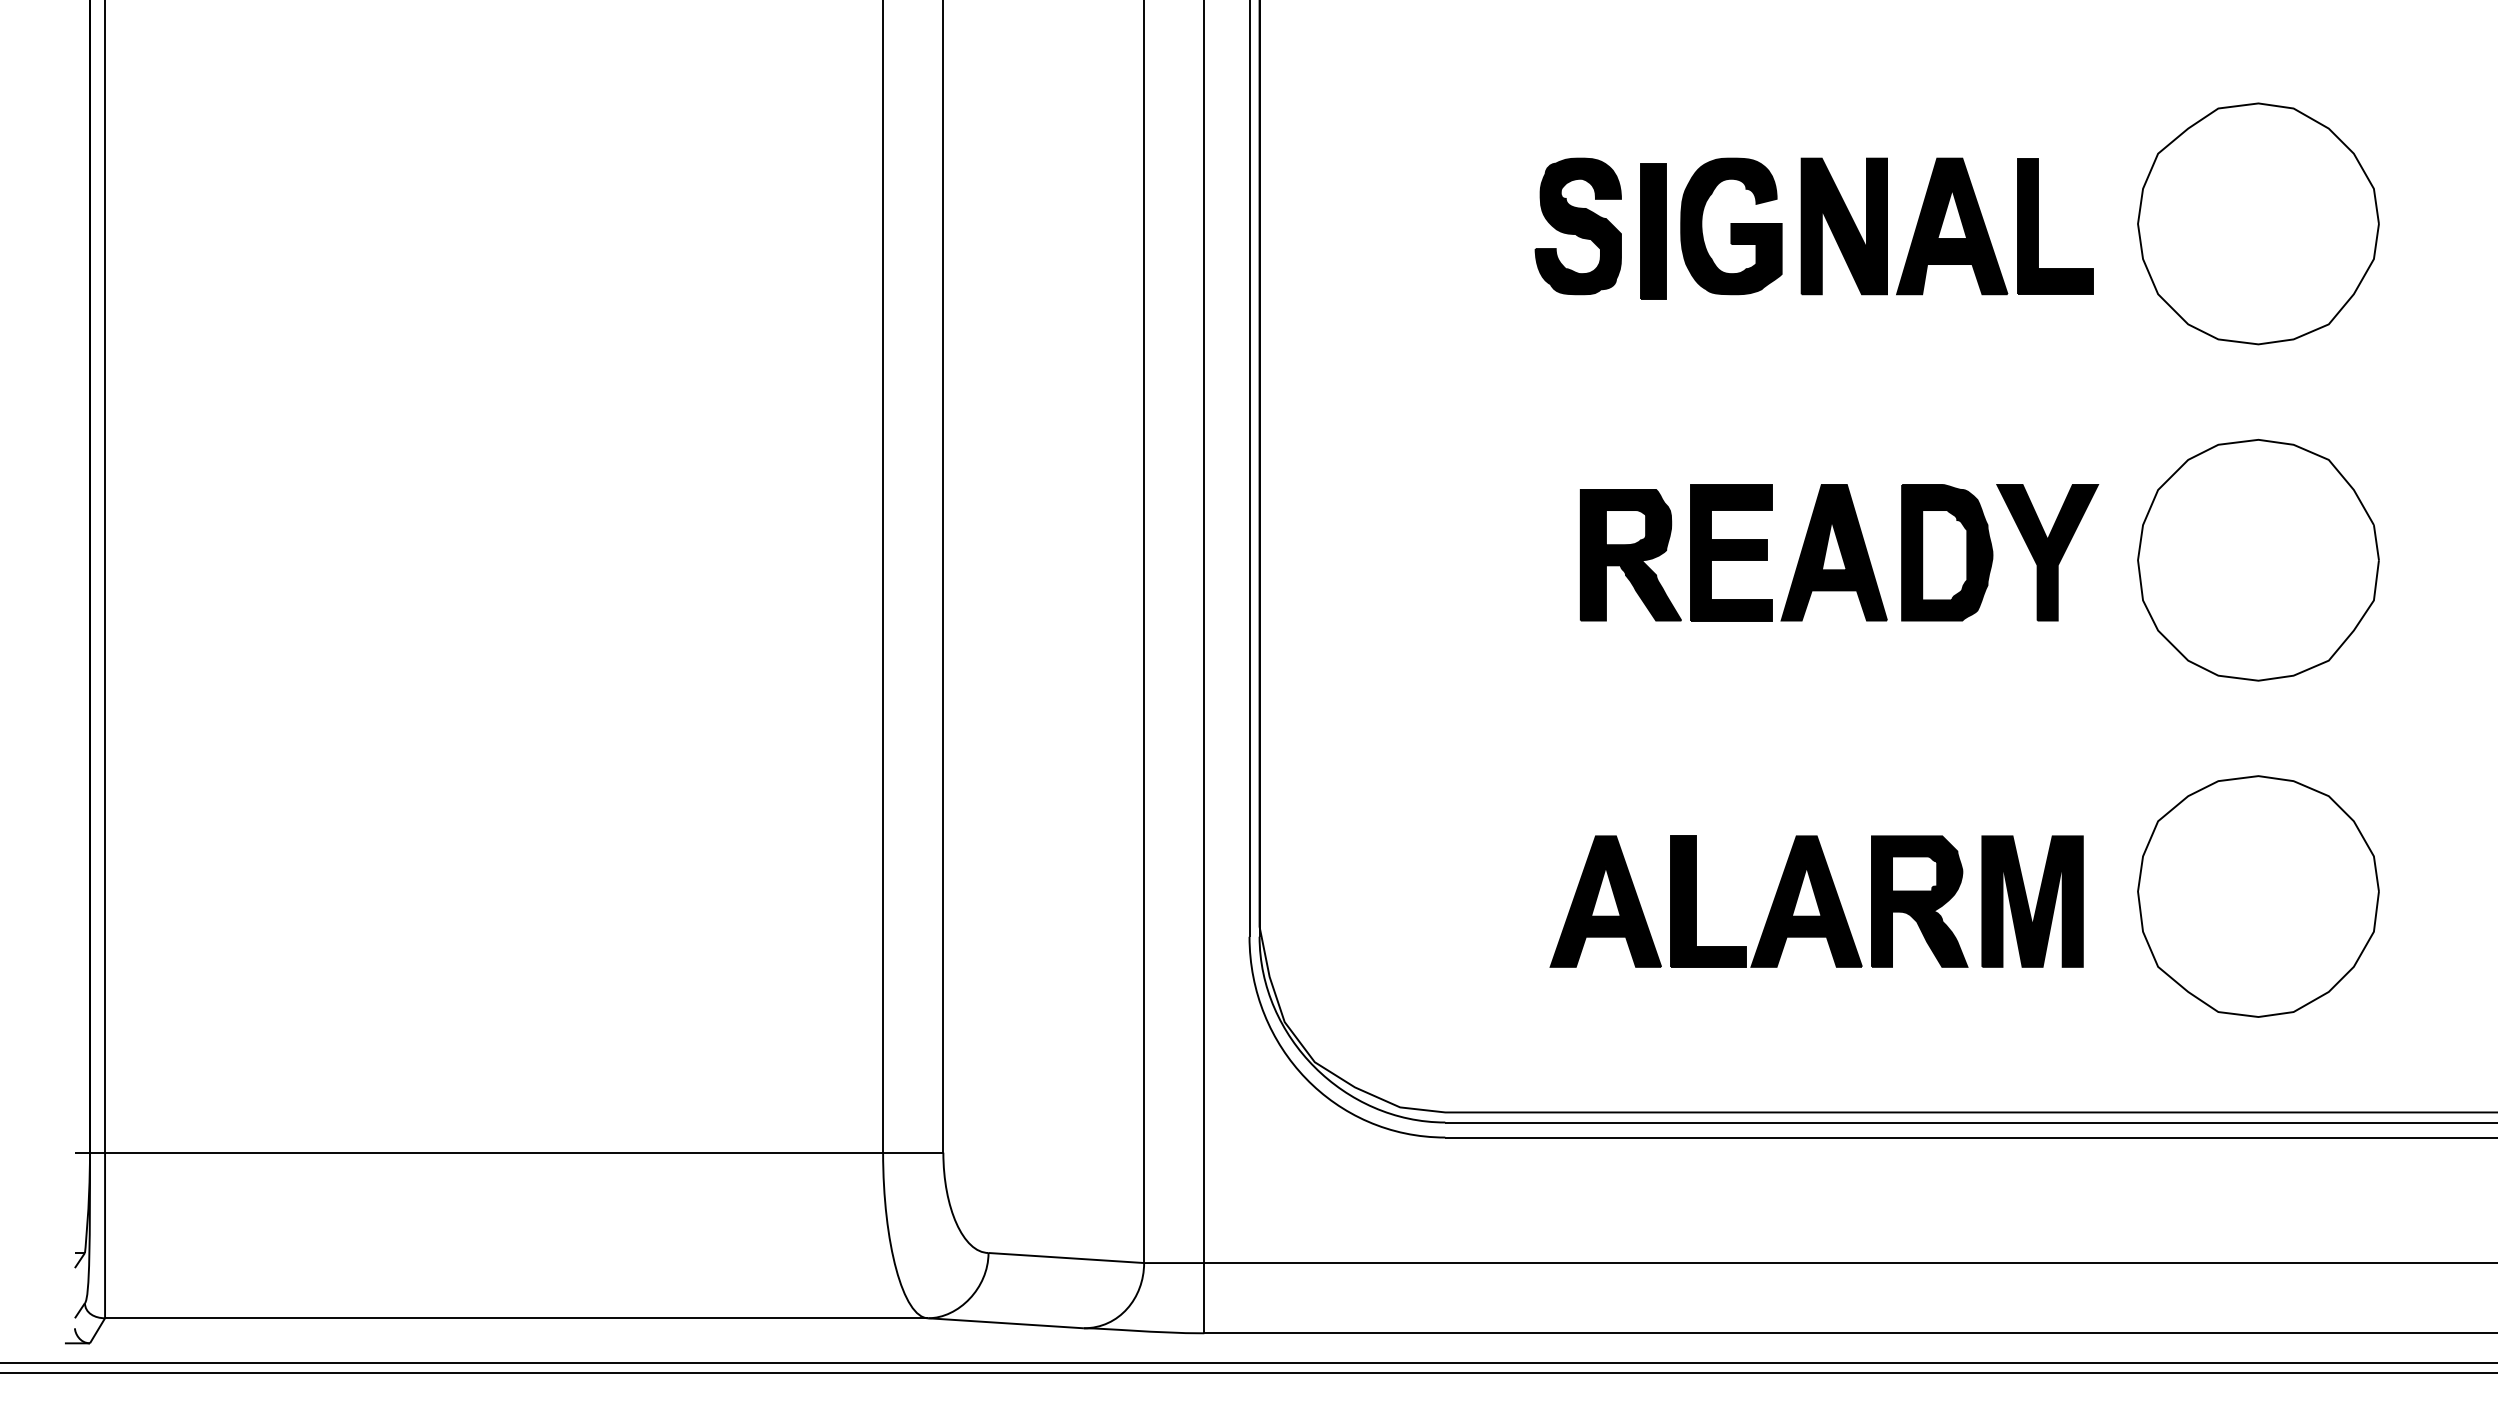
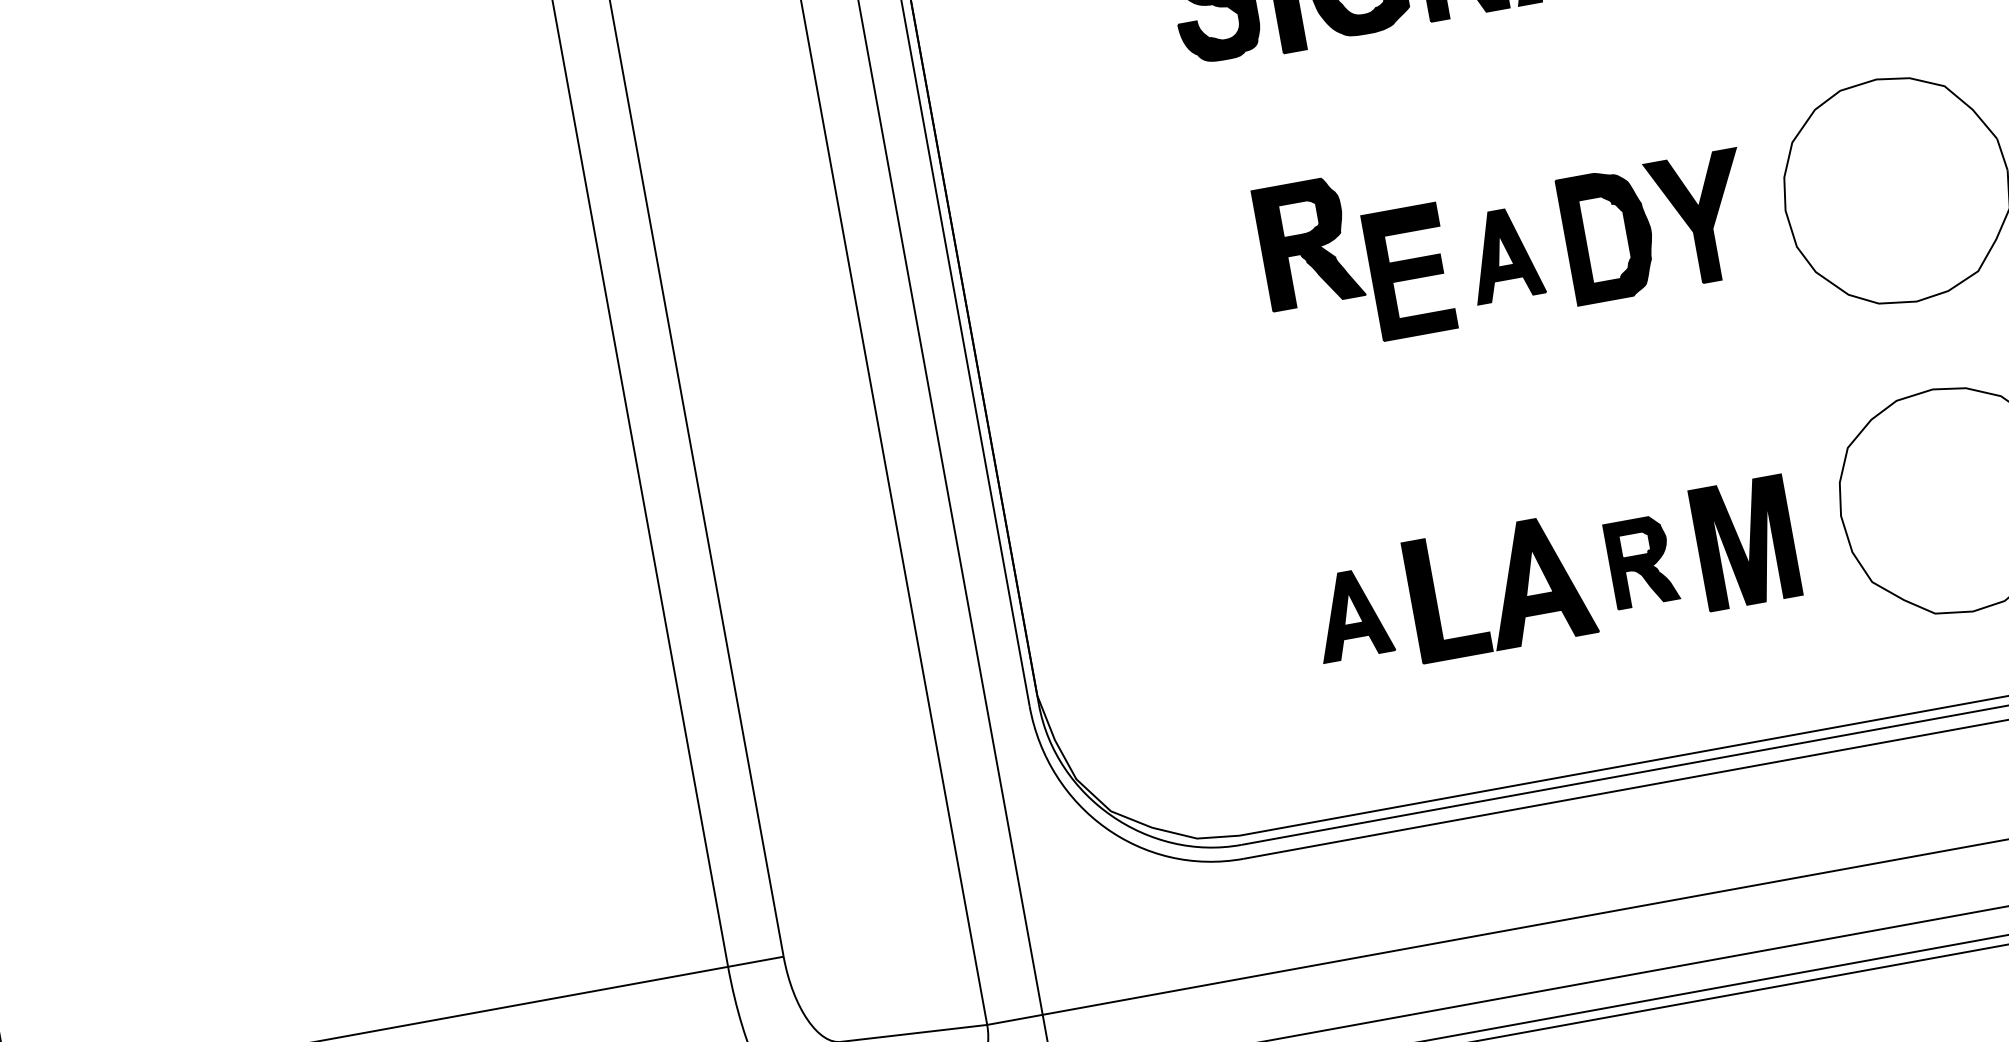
part: (1833, 552) -> (1503, 254), size x0.7
part: (1630, 555) -> (1308, 243), moved
part: (1605, 901) -> (1351, 614), size x0.7
part: (1919, 901) -> (1641, 561), size x0.7

